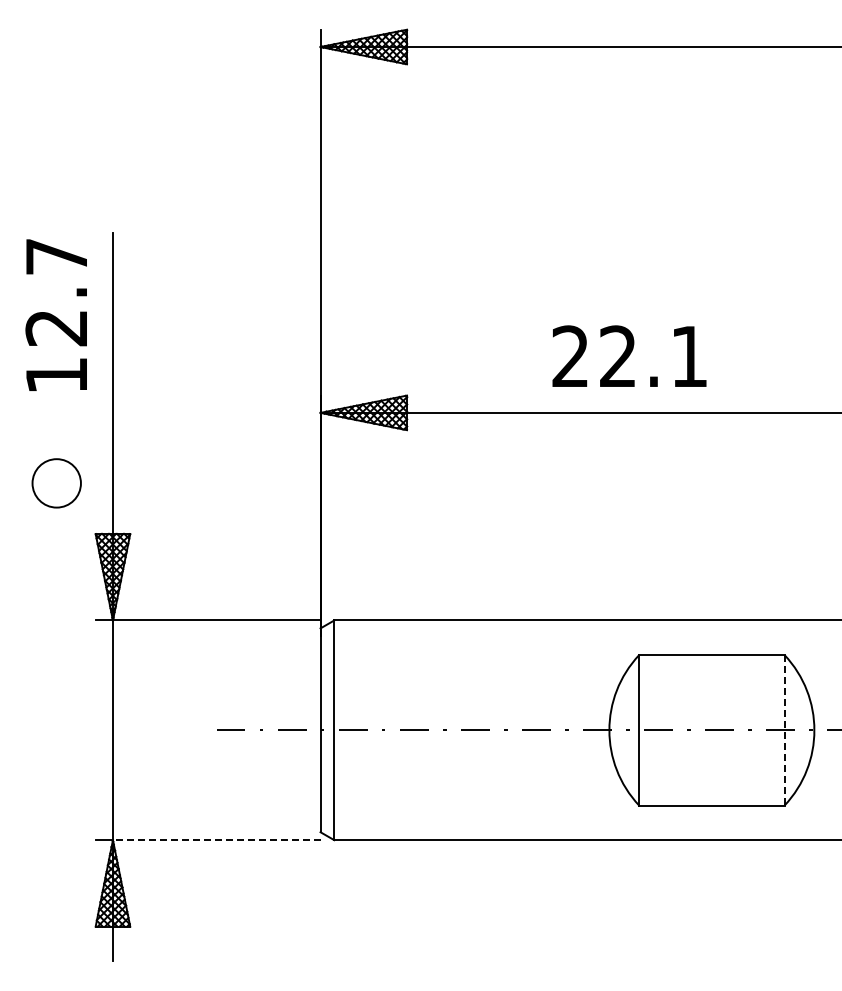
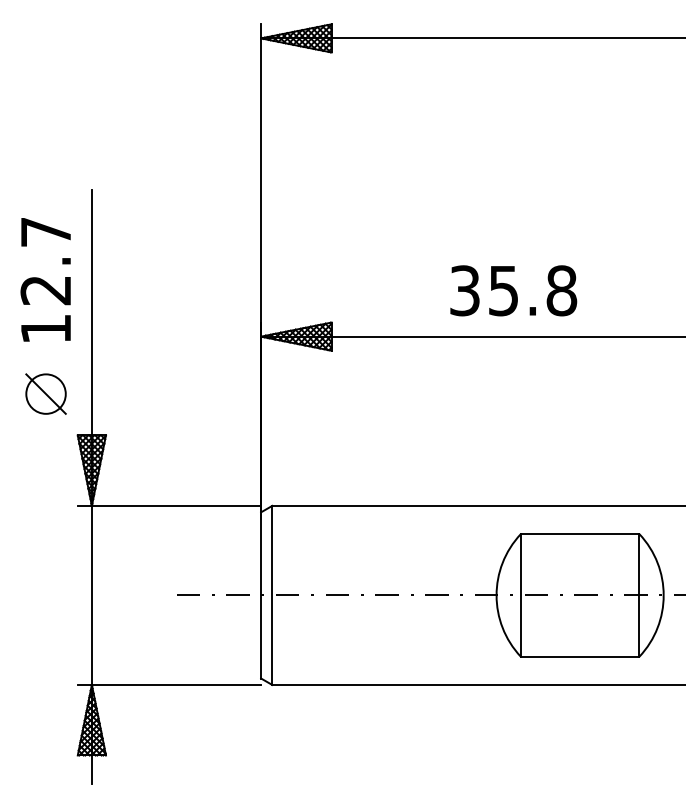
text: (55, 314) -> (45, 279), moved
text: (630, 356) -> (513, 290), 22.1 -> 35.8
line: (56, 483) -> (45, 394), added
line: (784, 730) -> (639, 595), dashed -> solid
line: (216, 840) -> (176, 685), dashed -> solid

